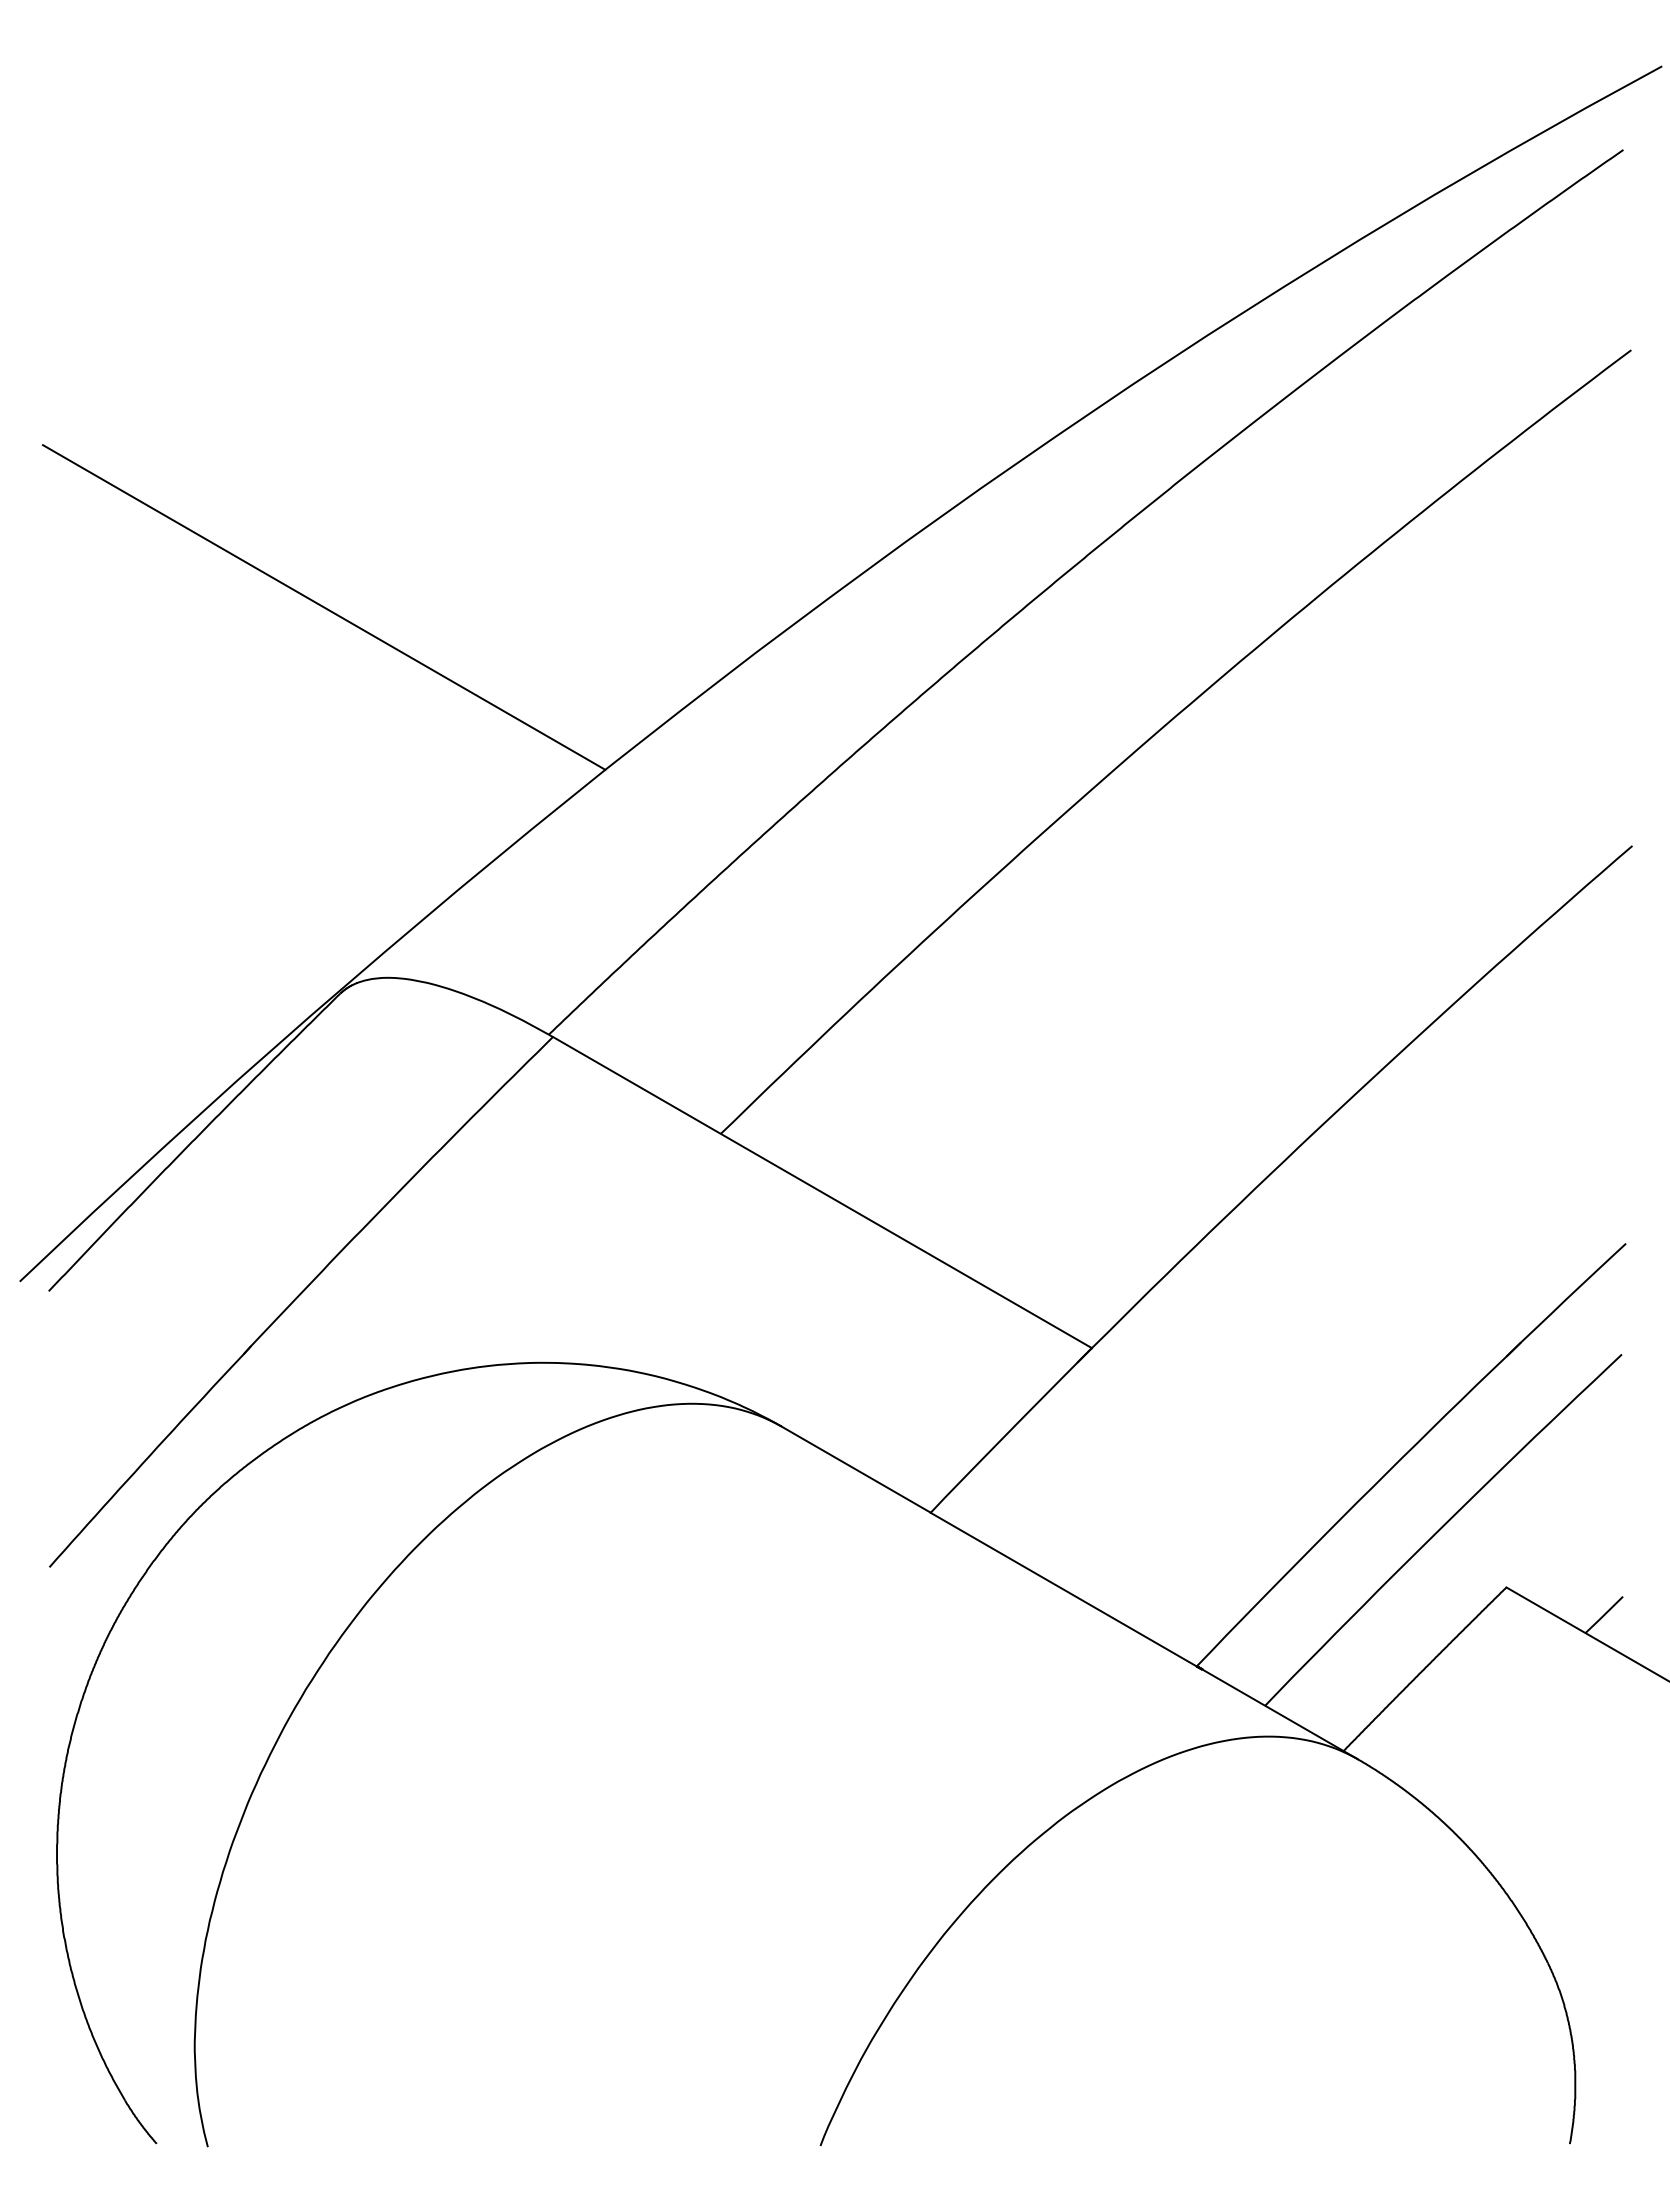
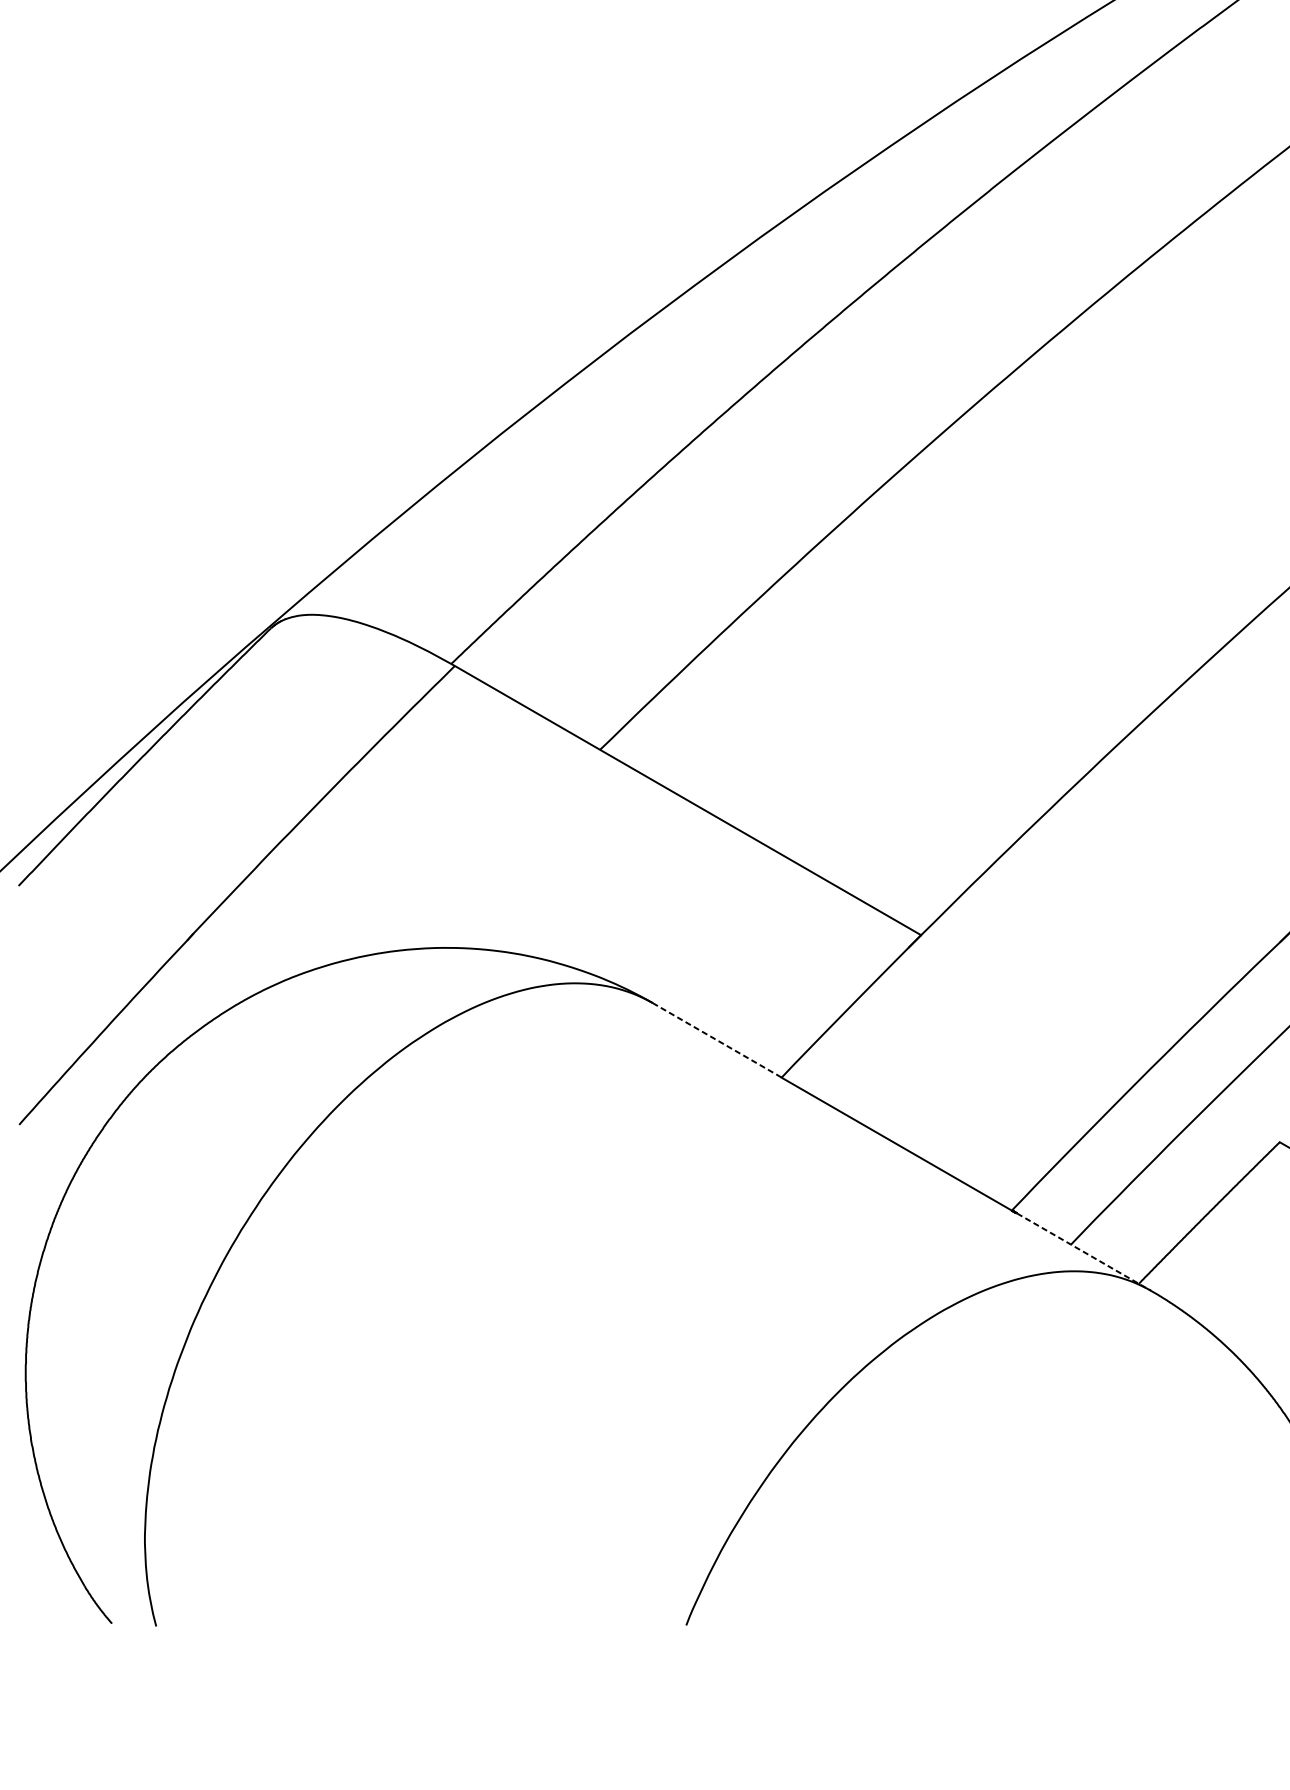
line: (323, 607) -> (256, 294), removed
line: (856, 1469) -> (717, 1040), solid -> dashed
line: (1280, 1714) -> (1084, 1252), solid -> dashed

